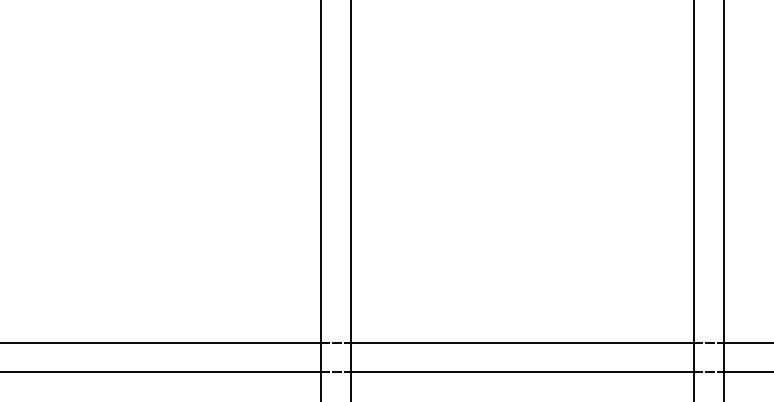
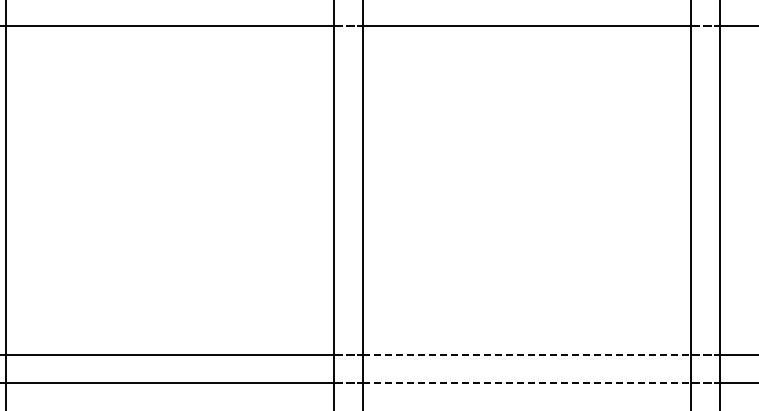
line: (522, 342) -> (527, 354), solid -> dashed
line: (522, 372) -> (527, 383), solid -> dashed

